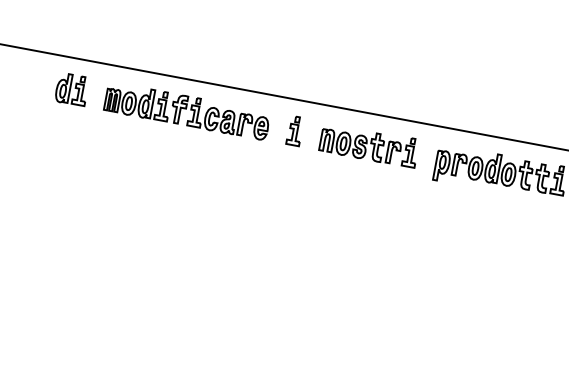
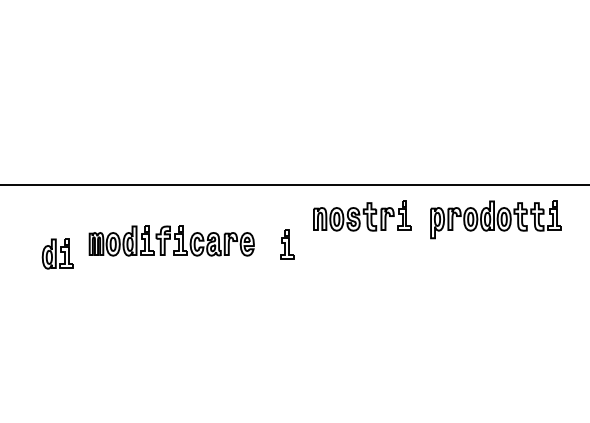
part: (71, 88) -> (57, 253), moved
part: (187, 110) -> (171, 240), moved
part: (295, 130) -> (287, 244), moved

